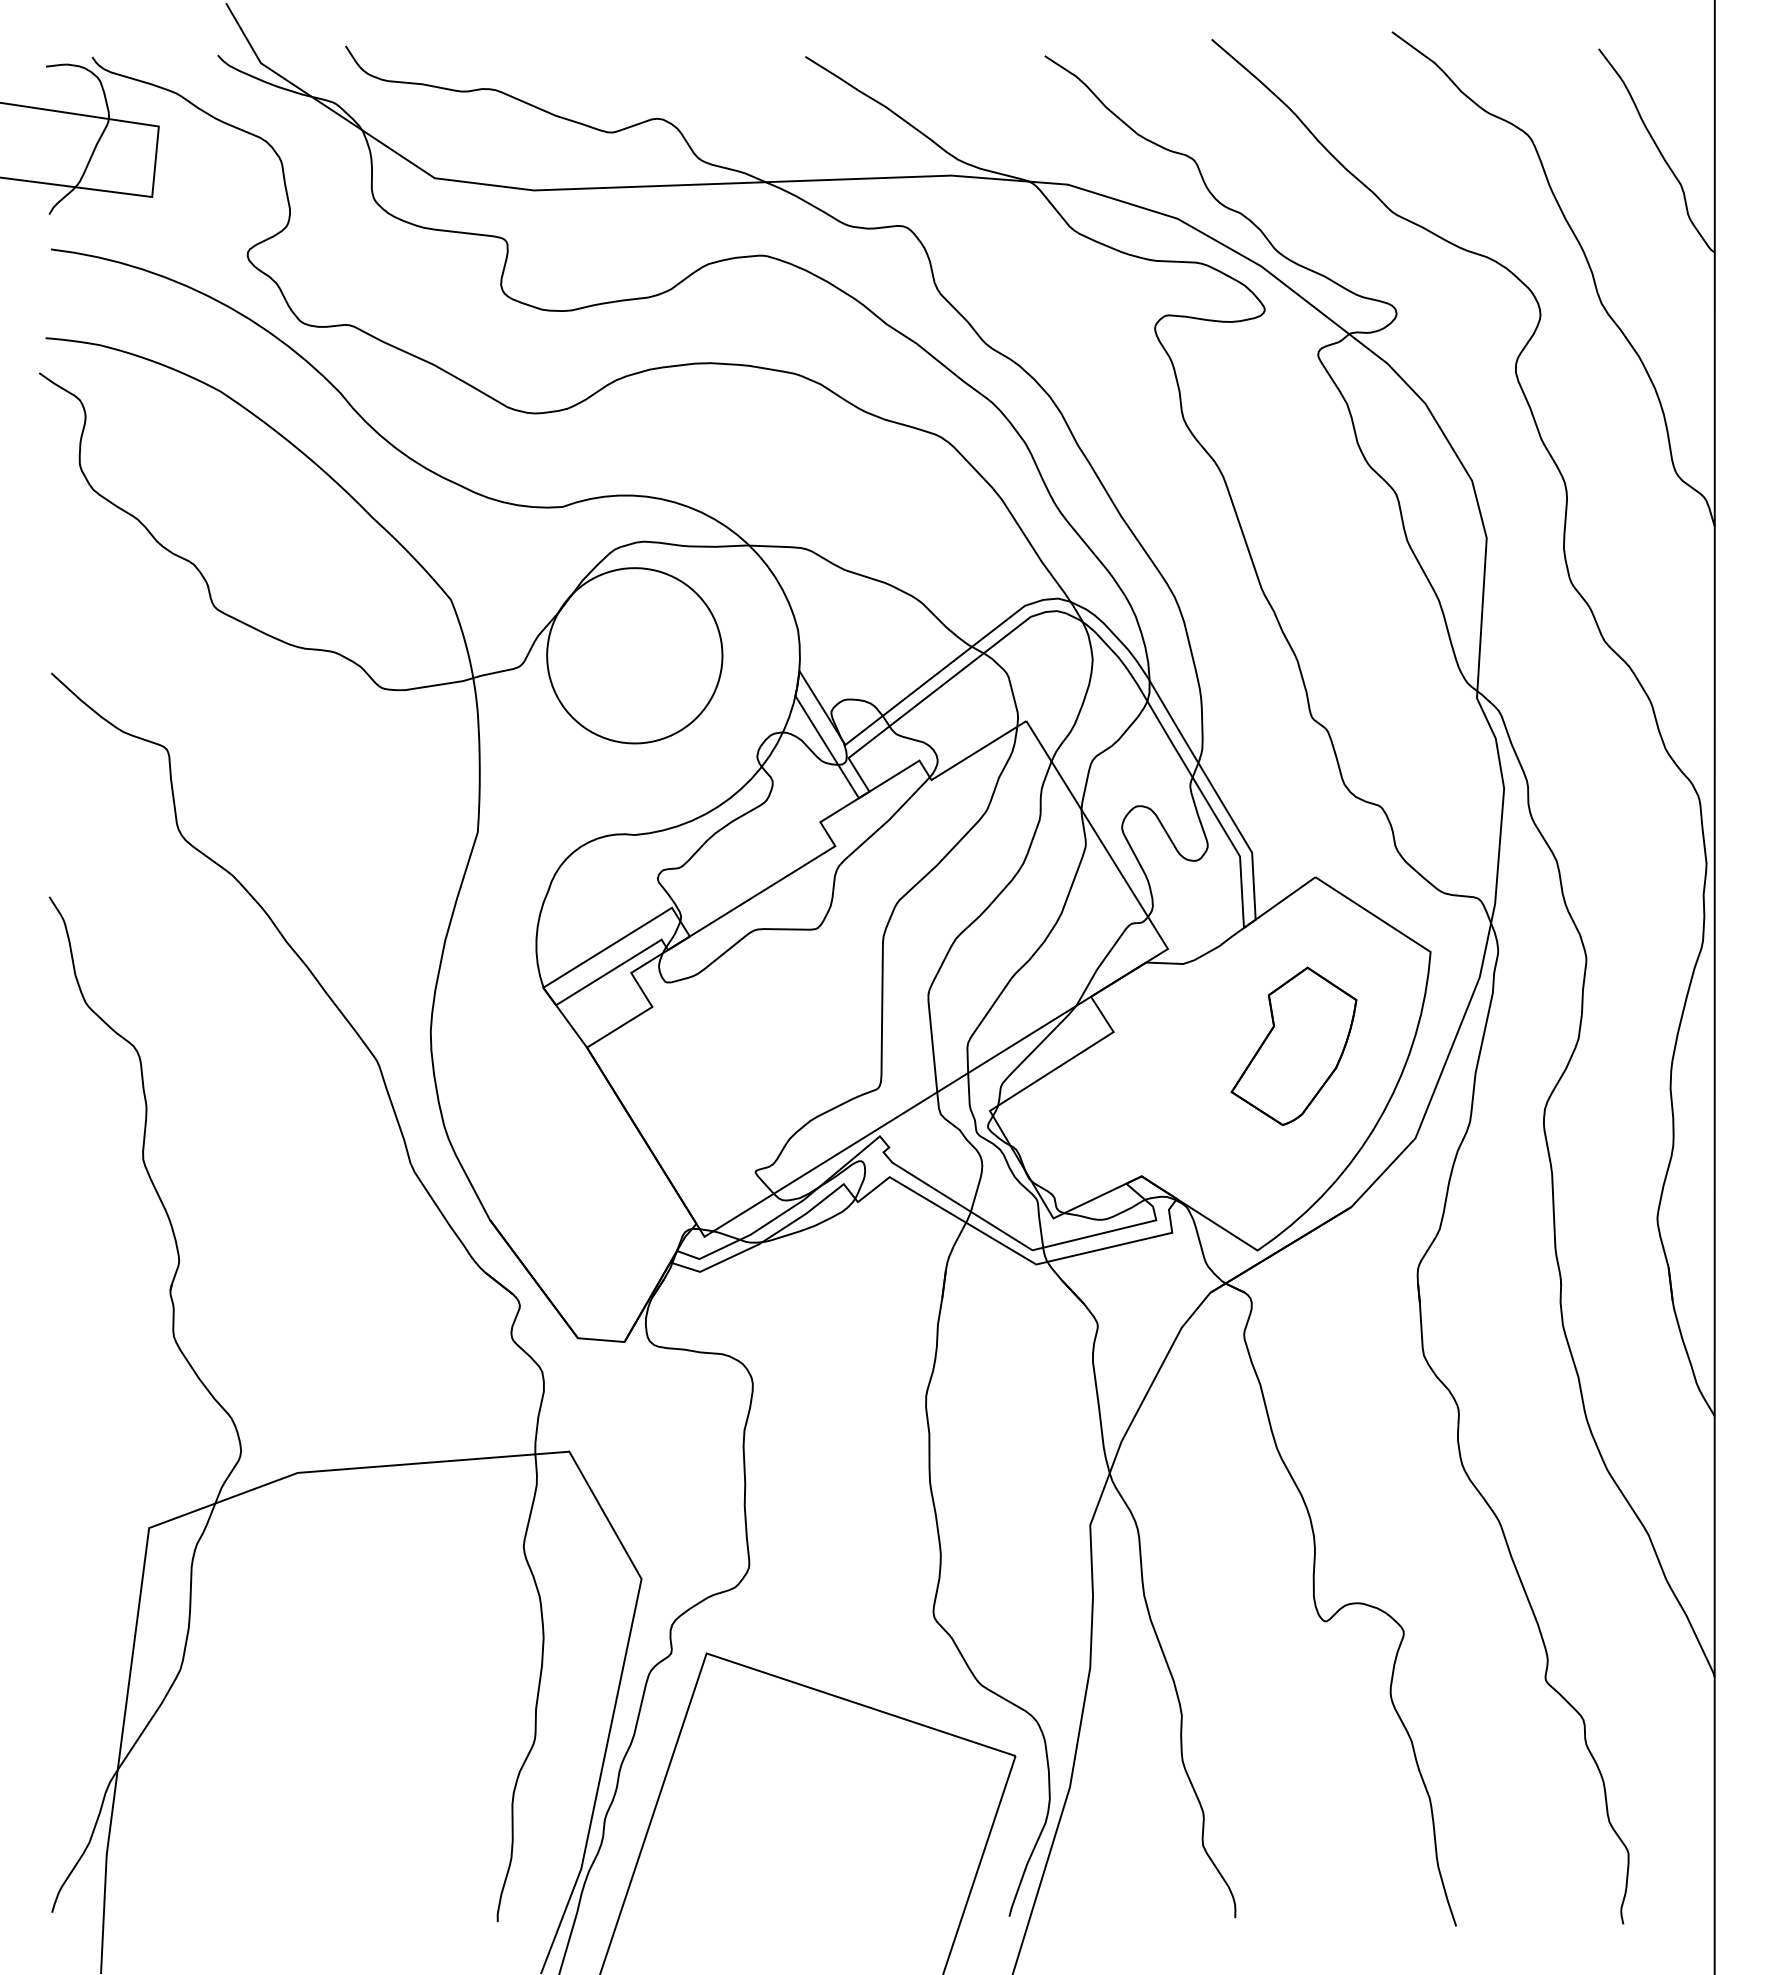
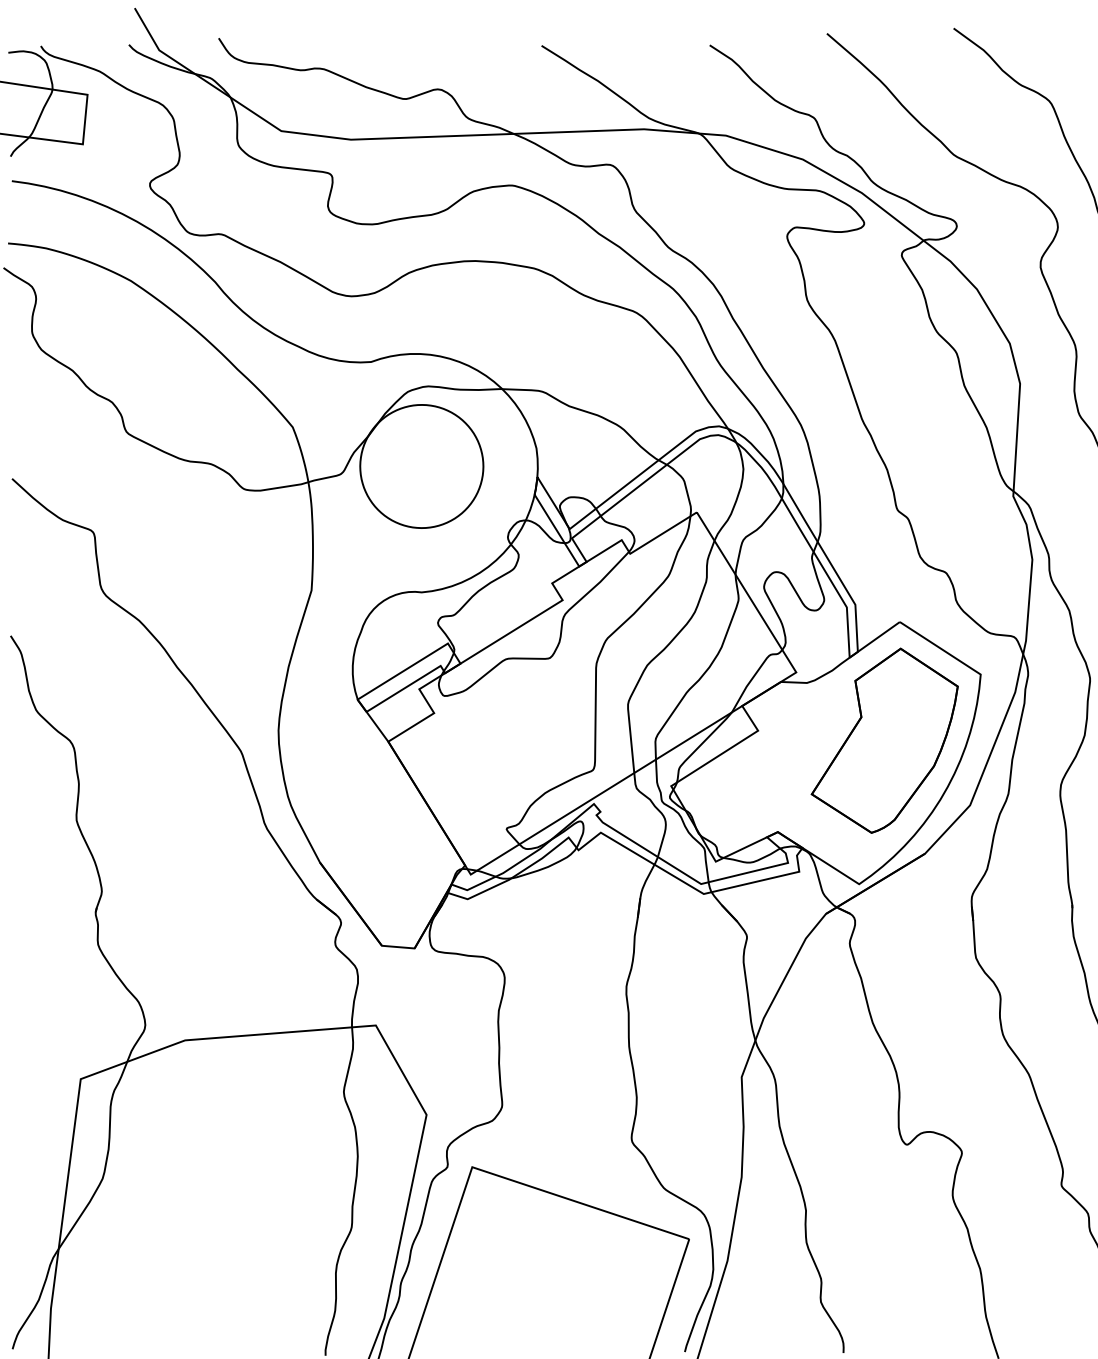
part: (1293, 1046) -> (884, 740), size x1.67

